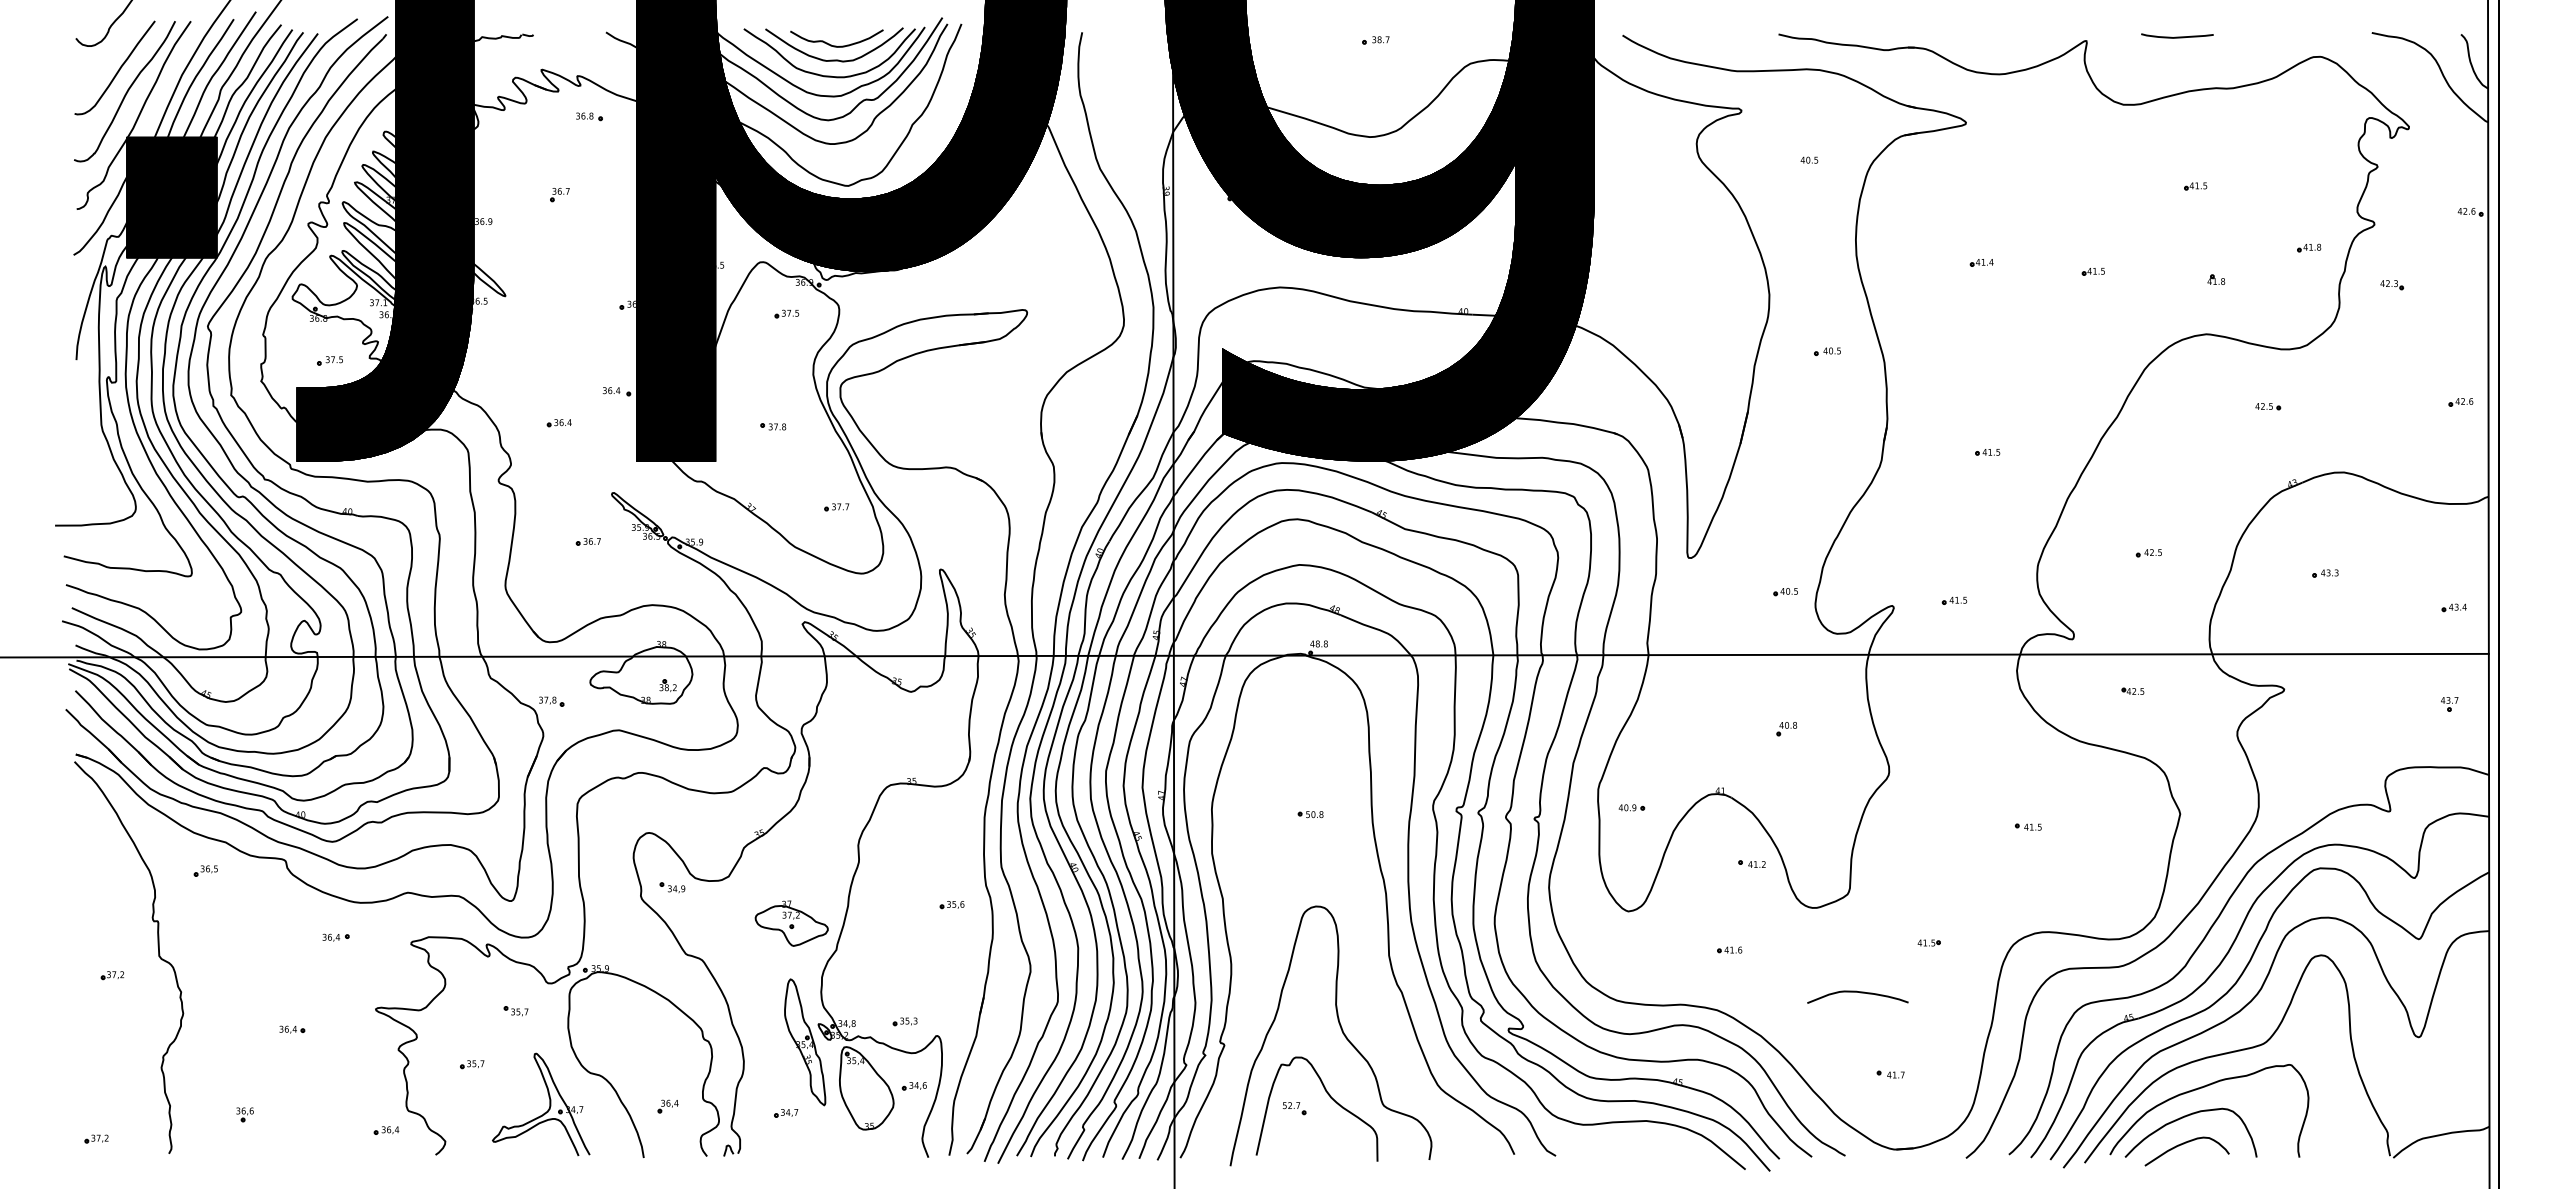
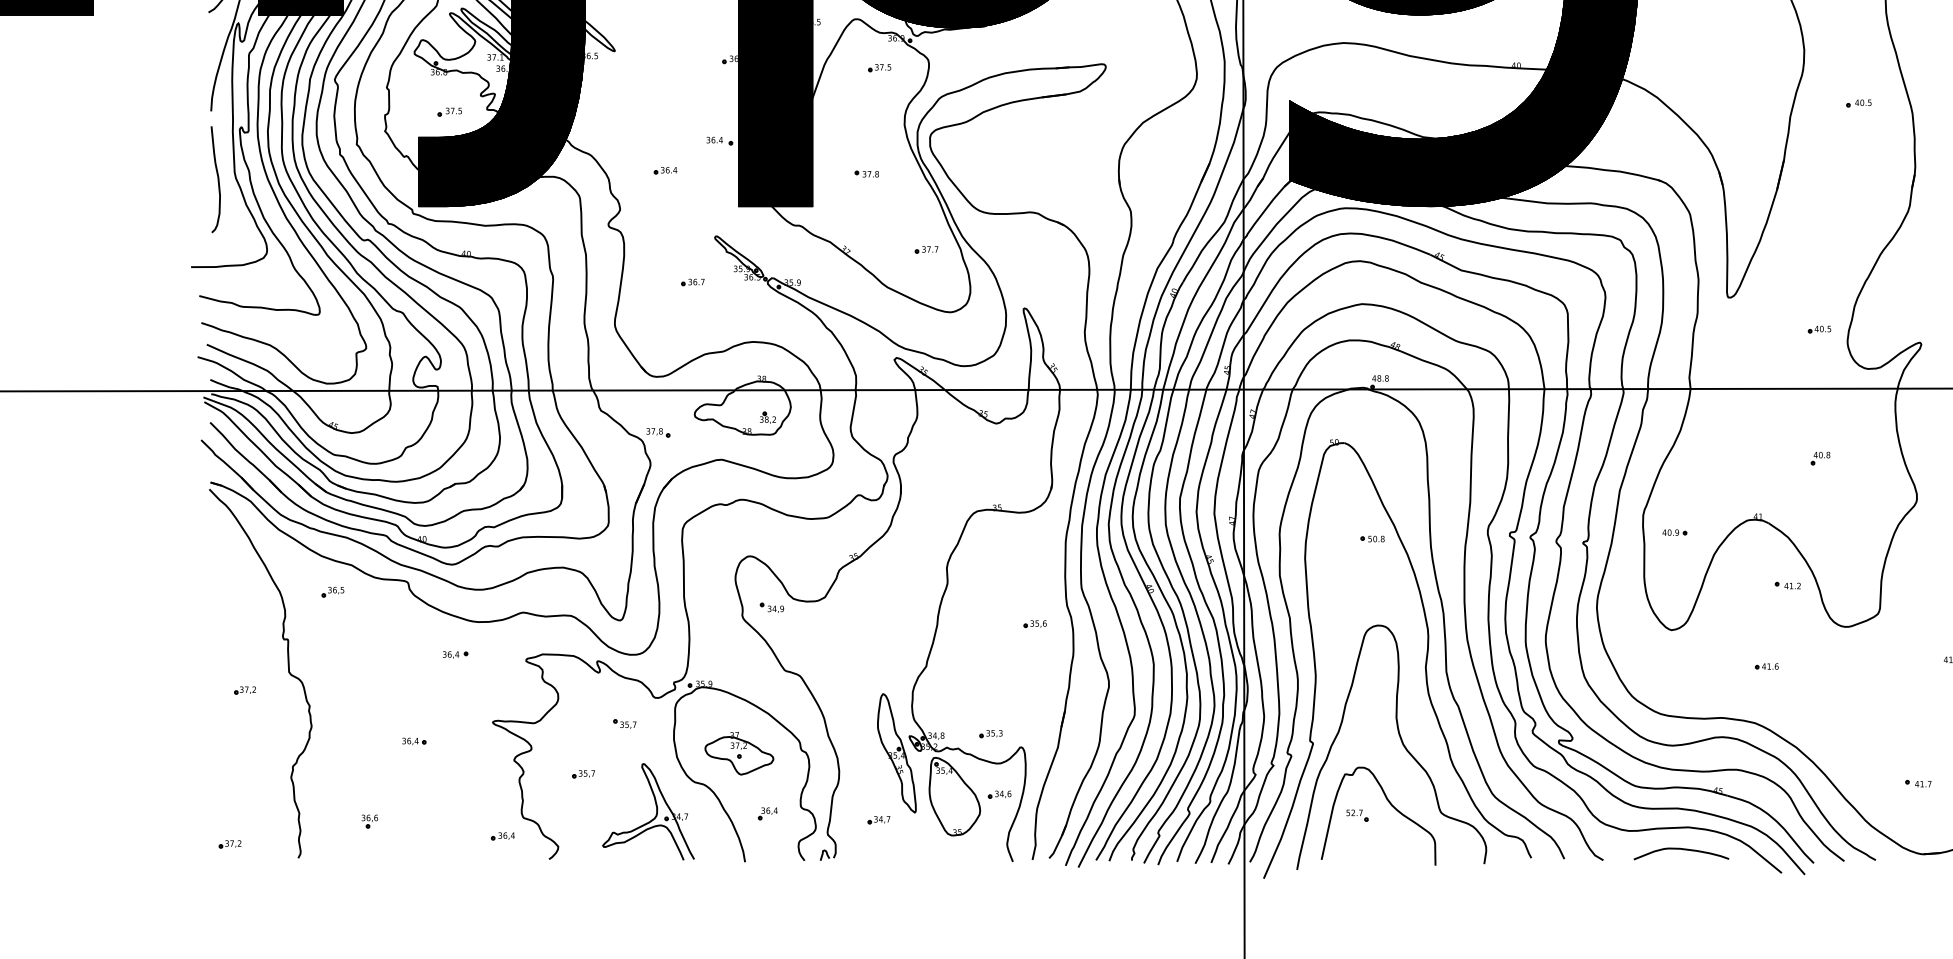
curve: (83, 432) -> (217, 179), added
part: (791, 923) -> (739, 753), moved
part: (1366, 946) -> (1425, 663), added
curve: (1857, 992) -> (1681, 849), moved

